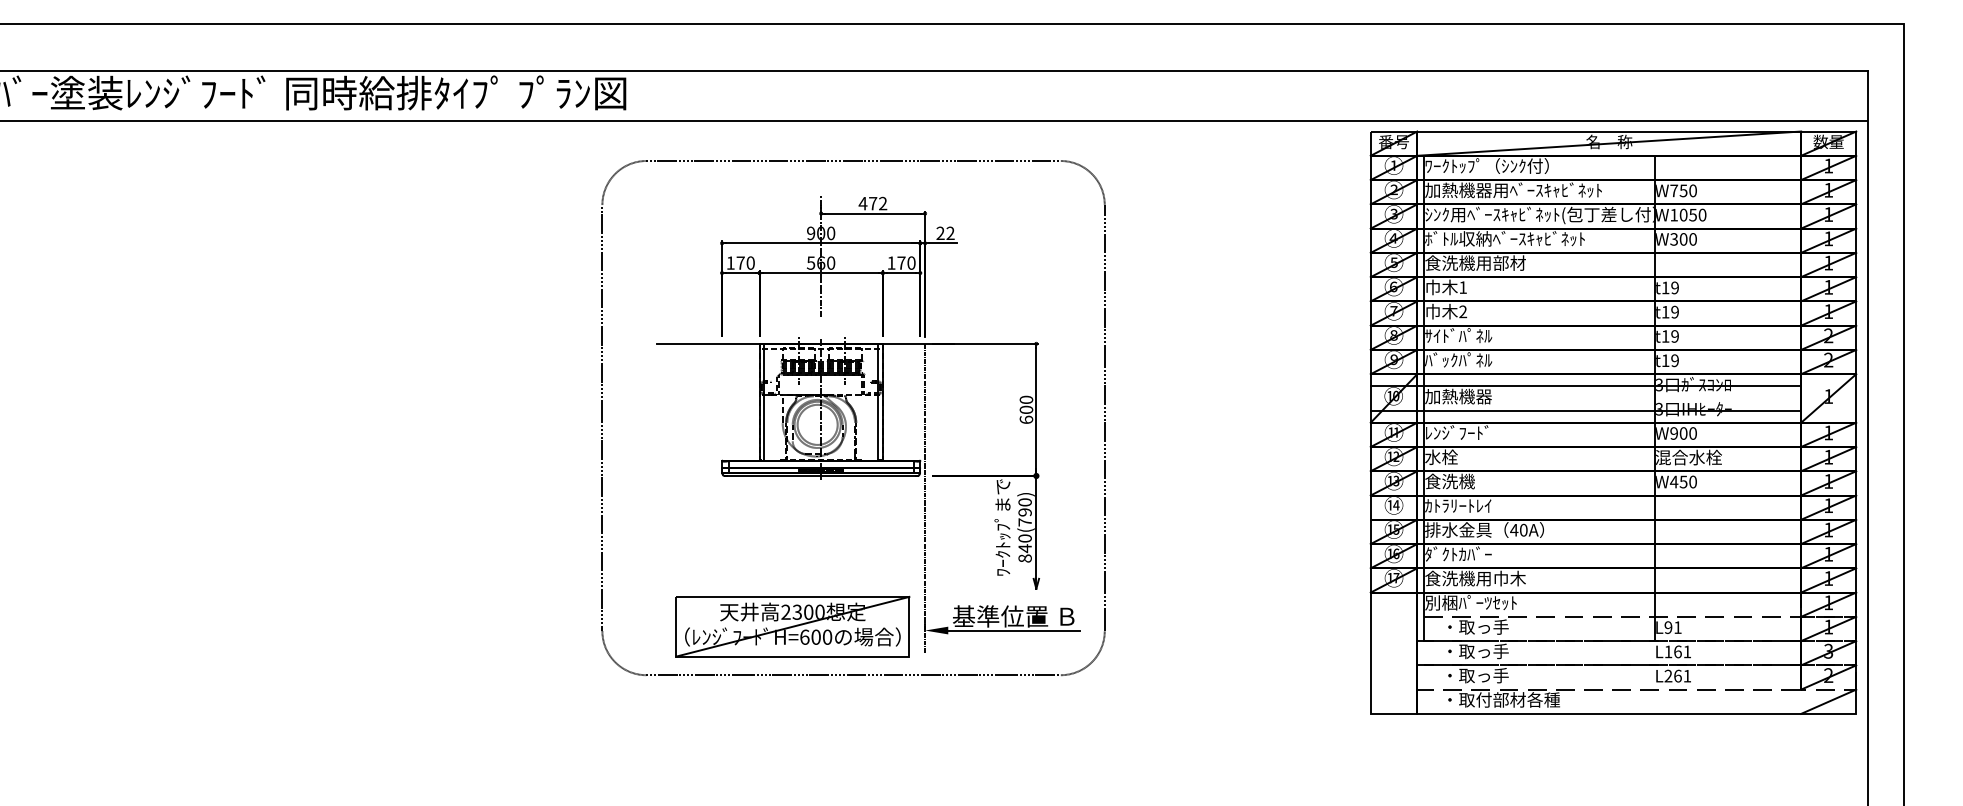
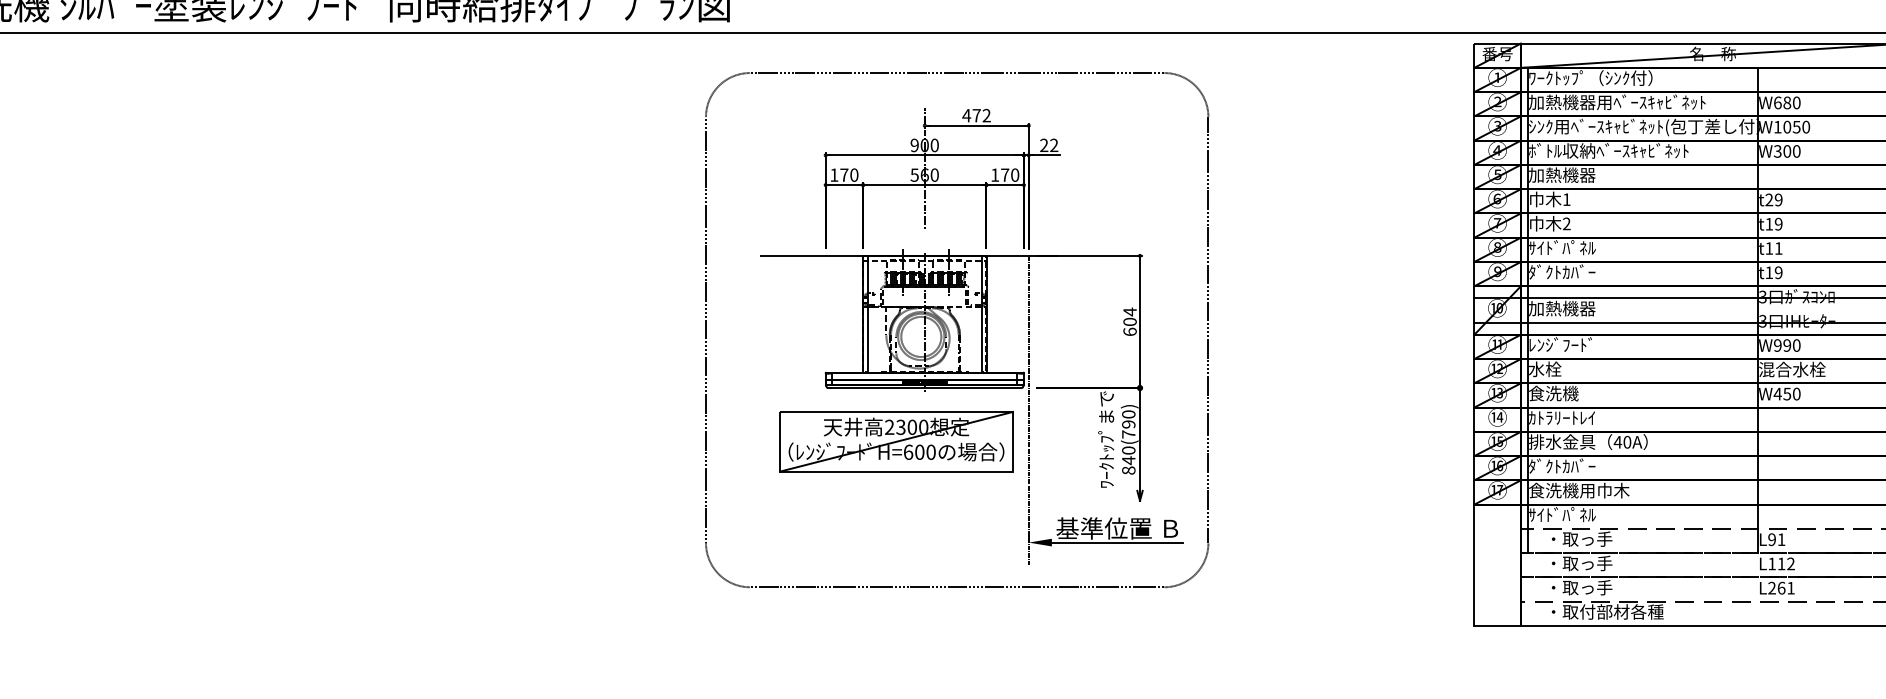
text: (1678, 190) -> (1782, 102), W750 -> W680
text: (1475, 262) -> (1579, 174), 食洗機用部材 -> 加熱機器
text: (1665, 287) -> (1769, 199), t19 -> t29
text: (1674, 336) -> (1778, 248), t19 -> t11
text: (1458, 359) -> (1562, 271), ﾊﾞｯｸﾊﾟﾈﾙ -> ﾀﾞｸﾄｶﾊﾞｰ
text: (1026, 399) -> (1130, 311), 600 -> 604
text: (1683, 433) -> (1787, 345), W900 -> W990
text: (1470, 602) -> (1574, 514), 別梱ﾊﾟｰﾂｾｯﾄ -> ｻｲﾄﾞﾊﾟﾈﾙ
part: (792, 626) -> (896, 441), moved
text: (1682, 651) -> (1786, 563), L161 -> L112

